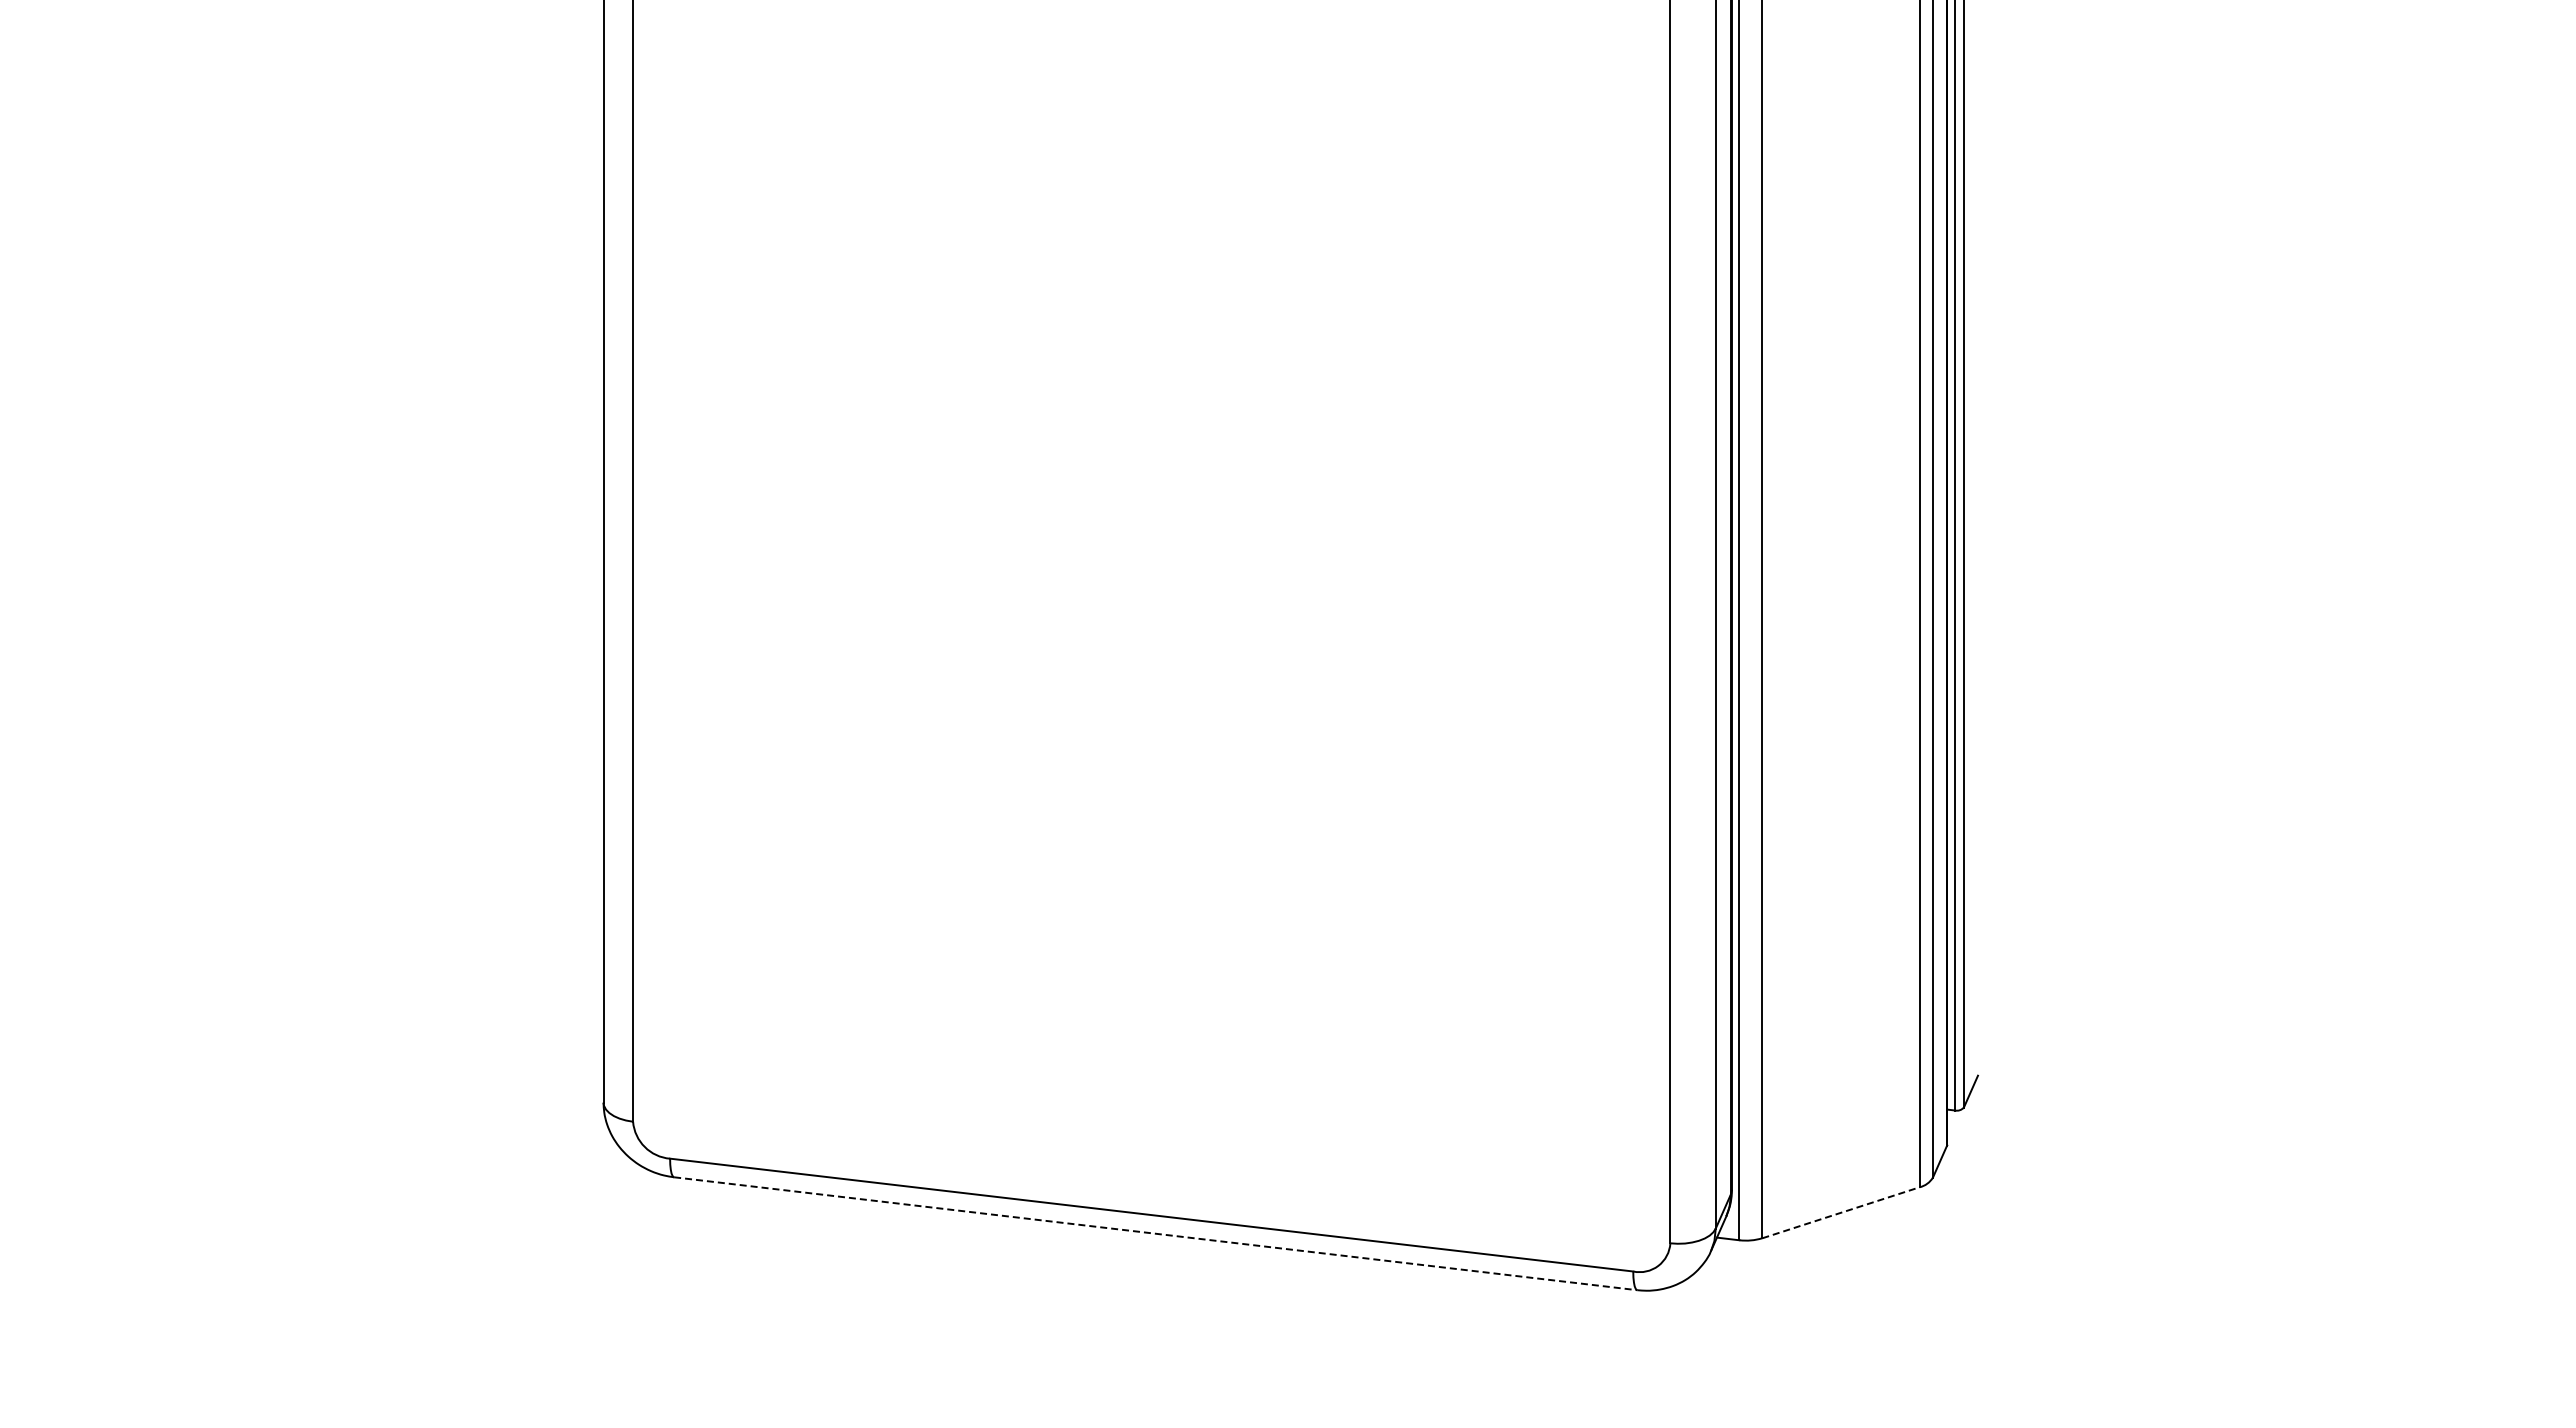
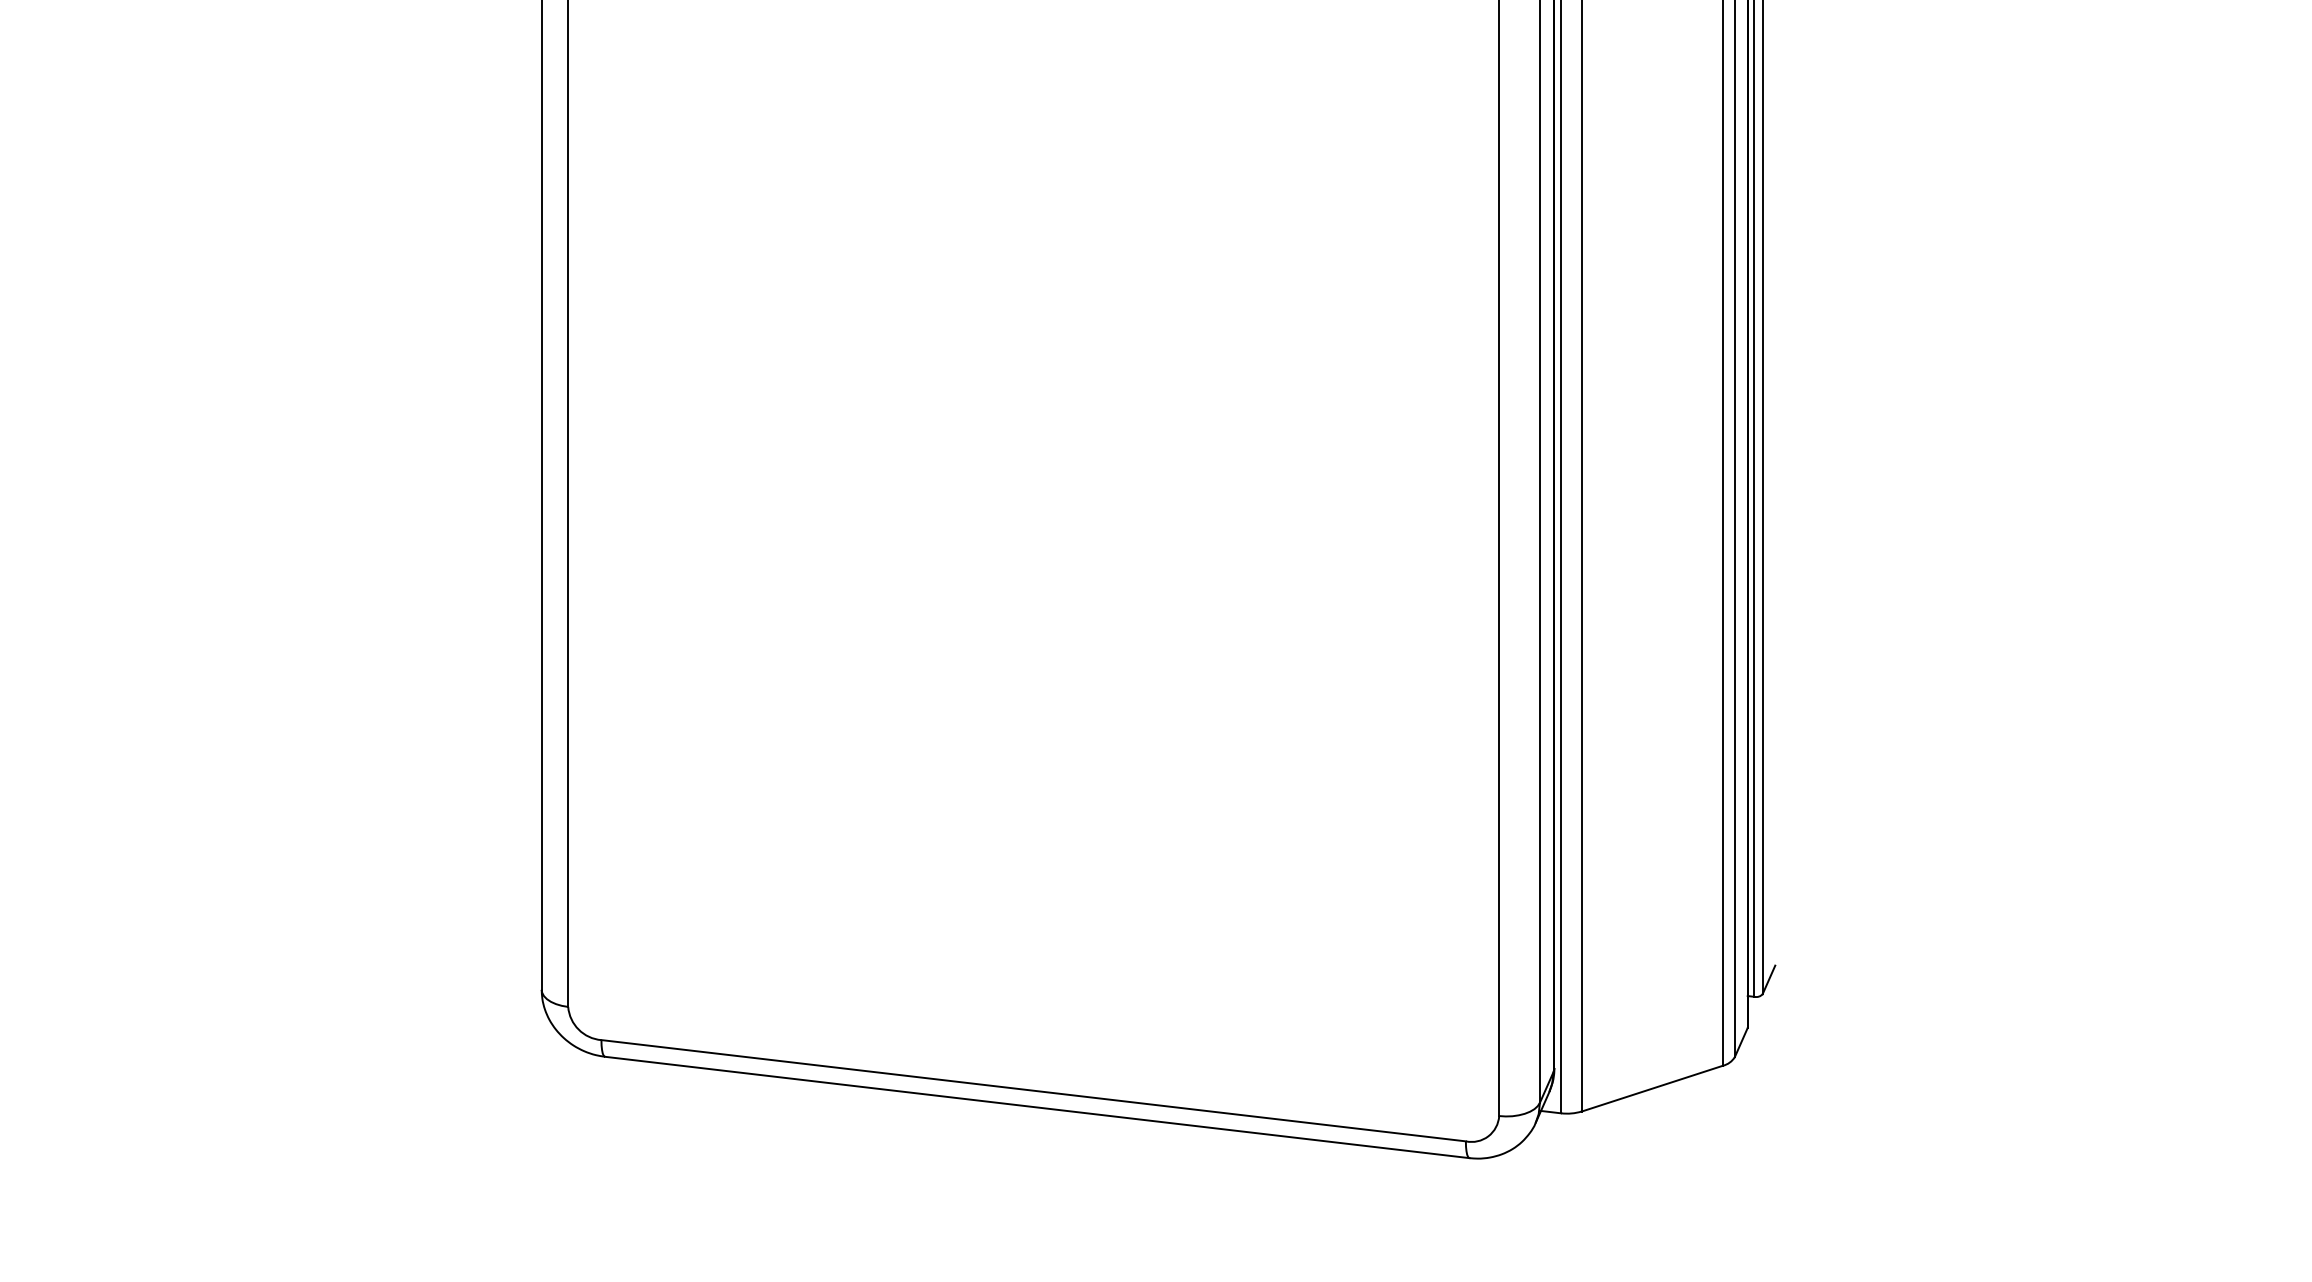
line: (1840, 1212) -> (1651, 1088), dashed -> solid
line: (1155, 1233) -> (1037, 1107), dashed -> solid

